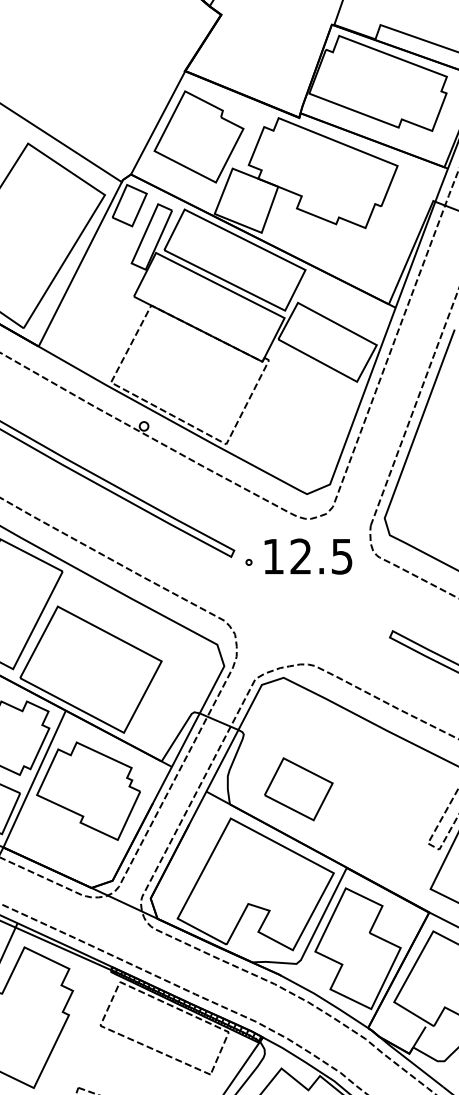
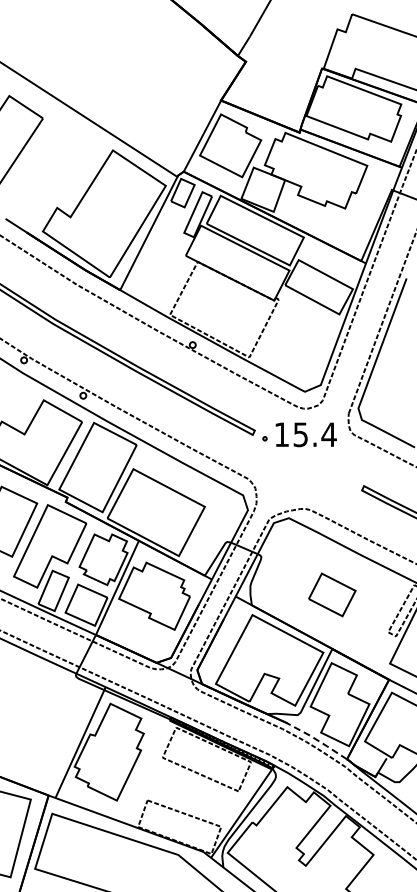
text: (320, 556) -> (314, 434), 12.5 -> 15.4
part: (299, 788) -> (332, 594), moved
line: (325, 1000) -> (317, 740), solid -> dashed

